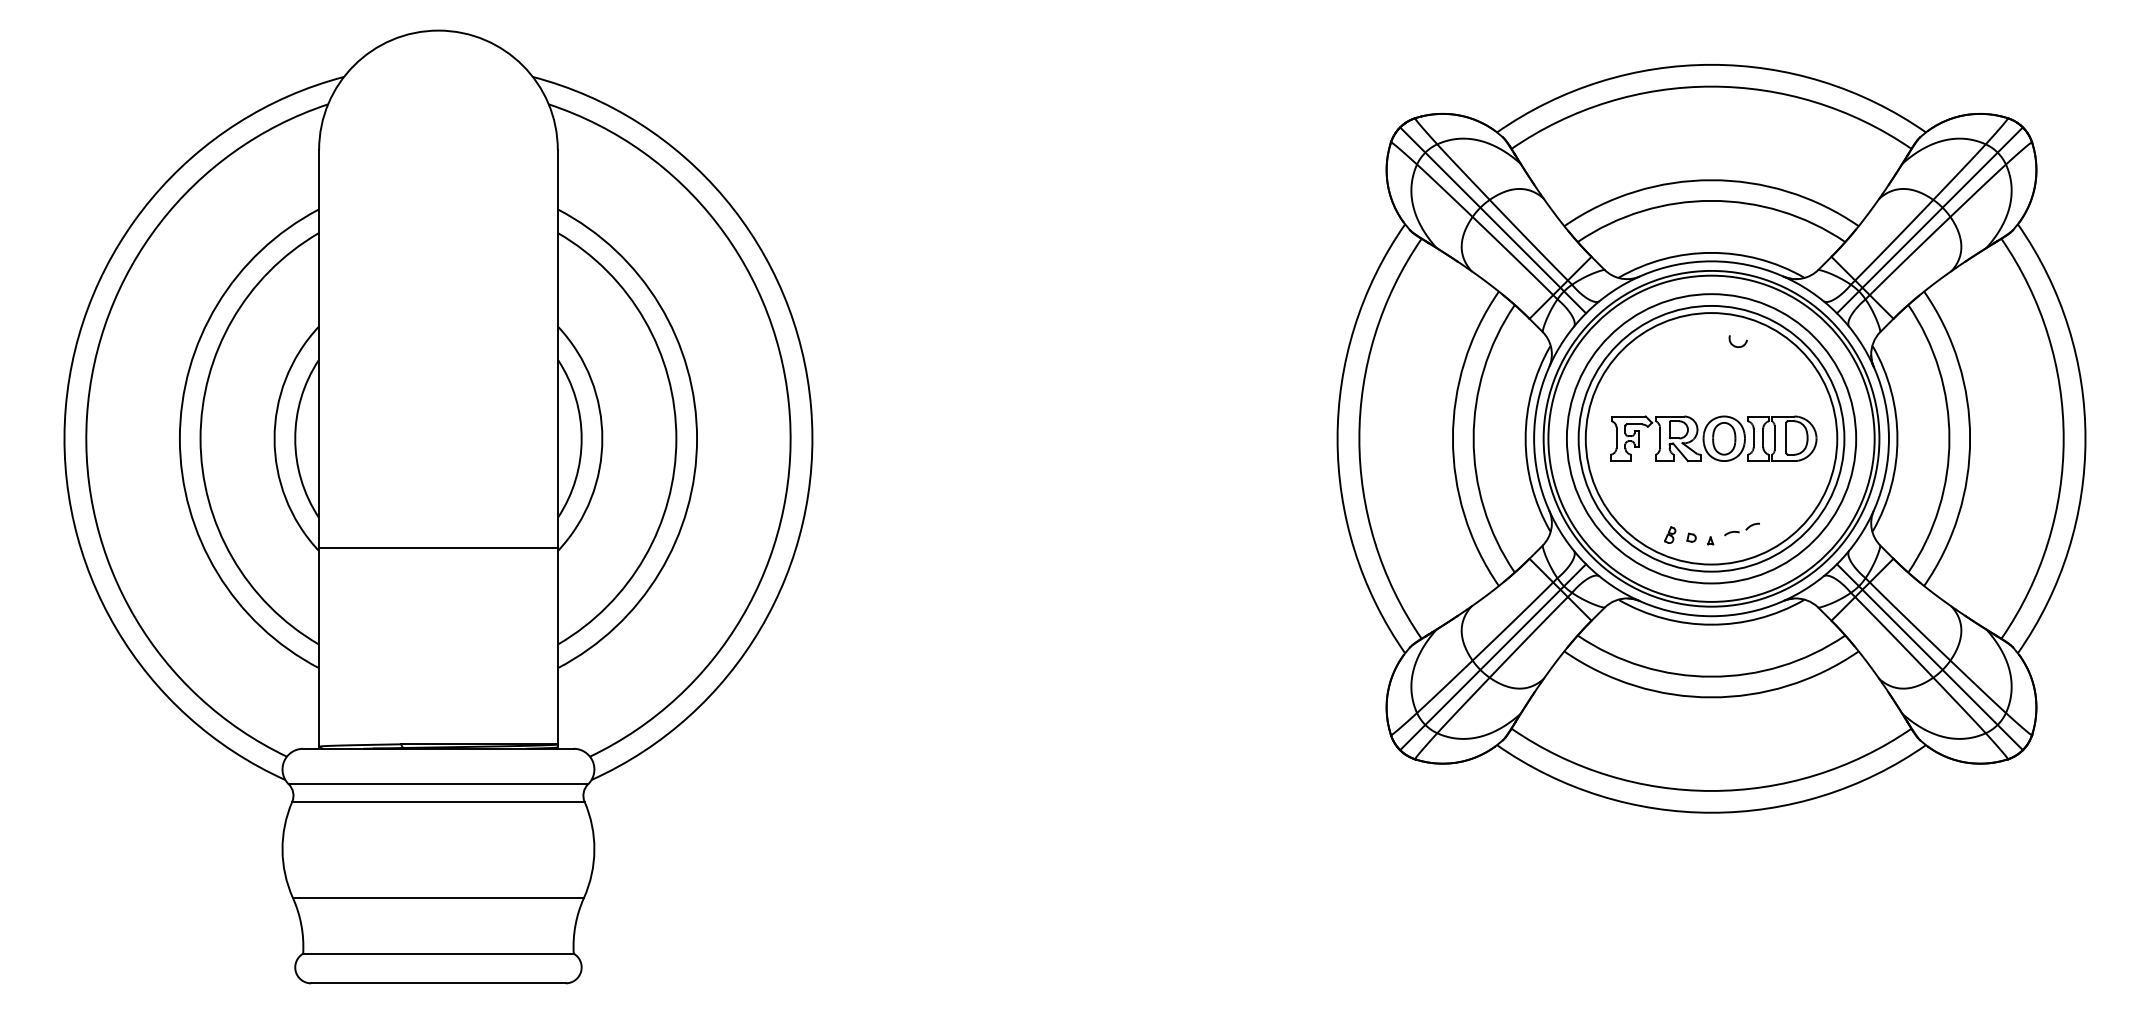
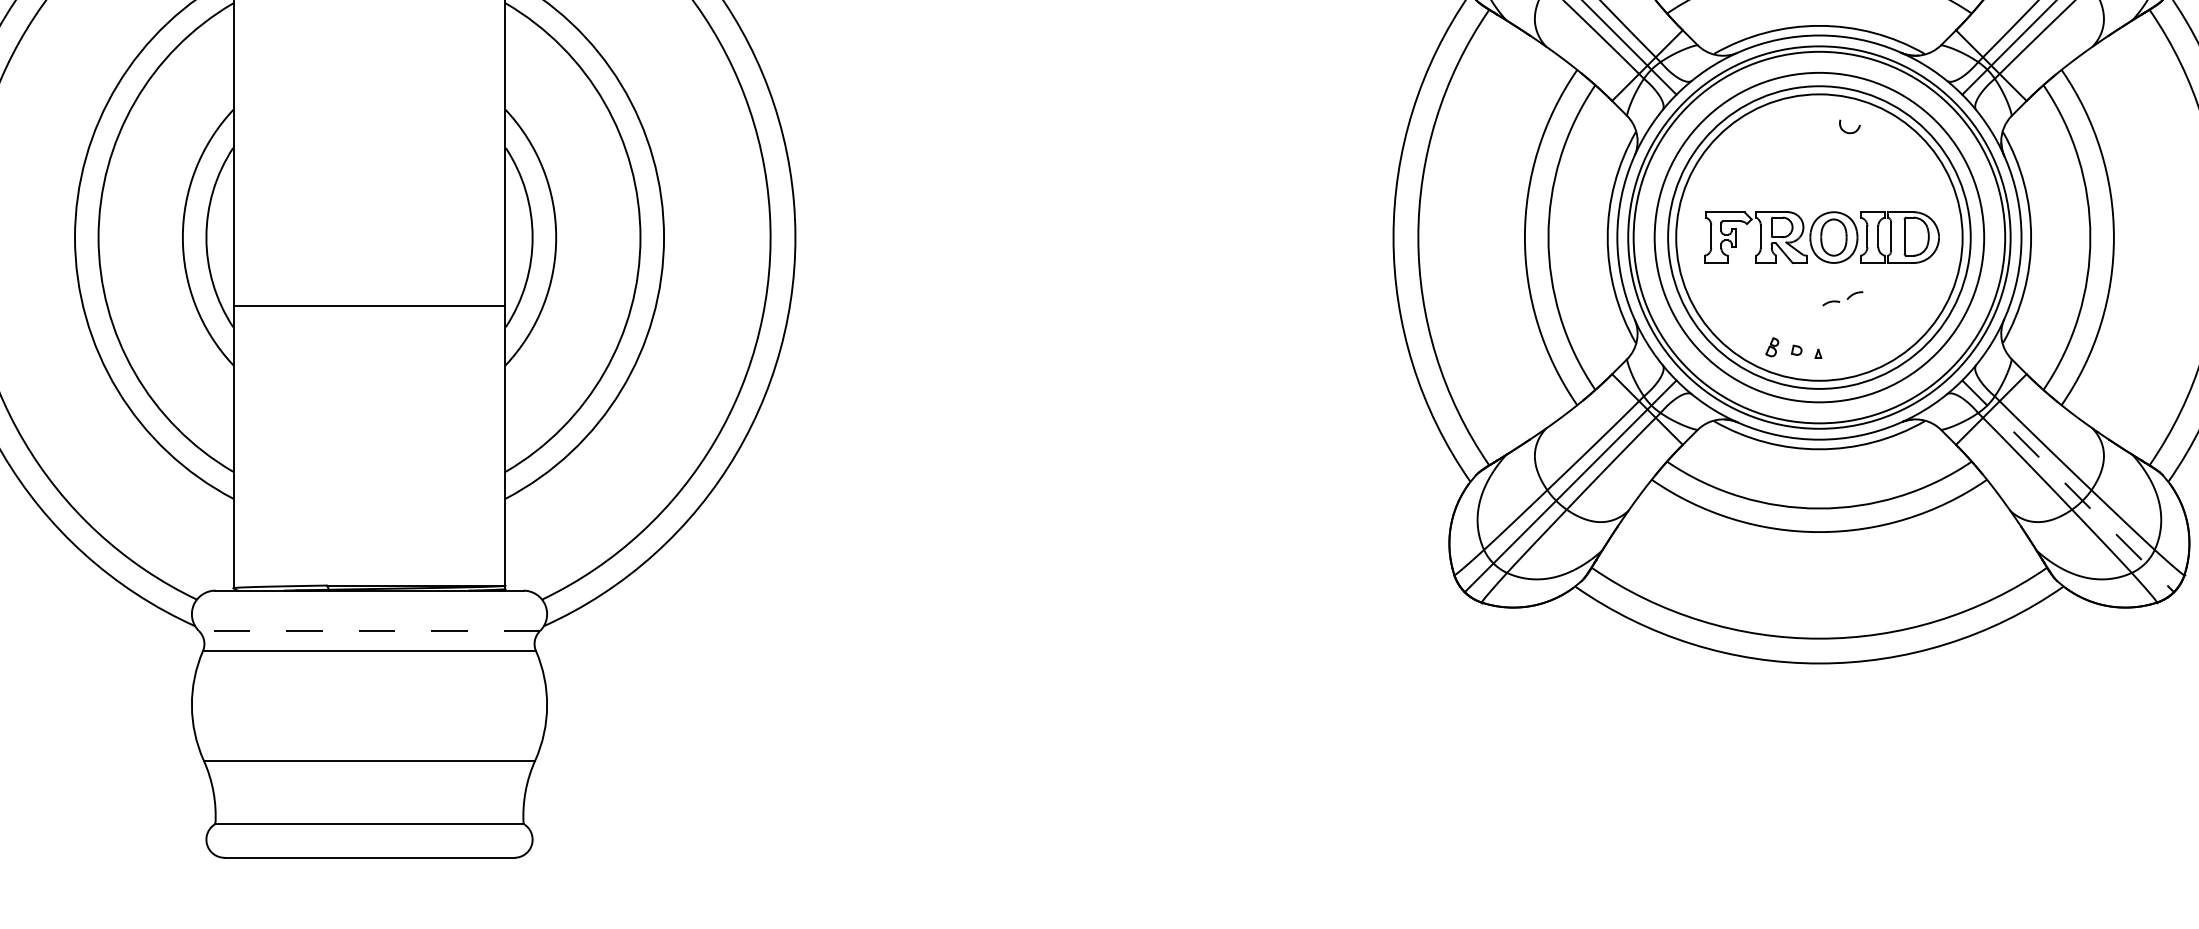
part: (1741, 529) -> (1842, 298), moved
line: (438, 547) -> (369, 305), moved
line: (1930, 657) -> (2068, 486), solid -> dashed
line: (438, 784) -> (369, 631), solid -> dashed

